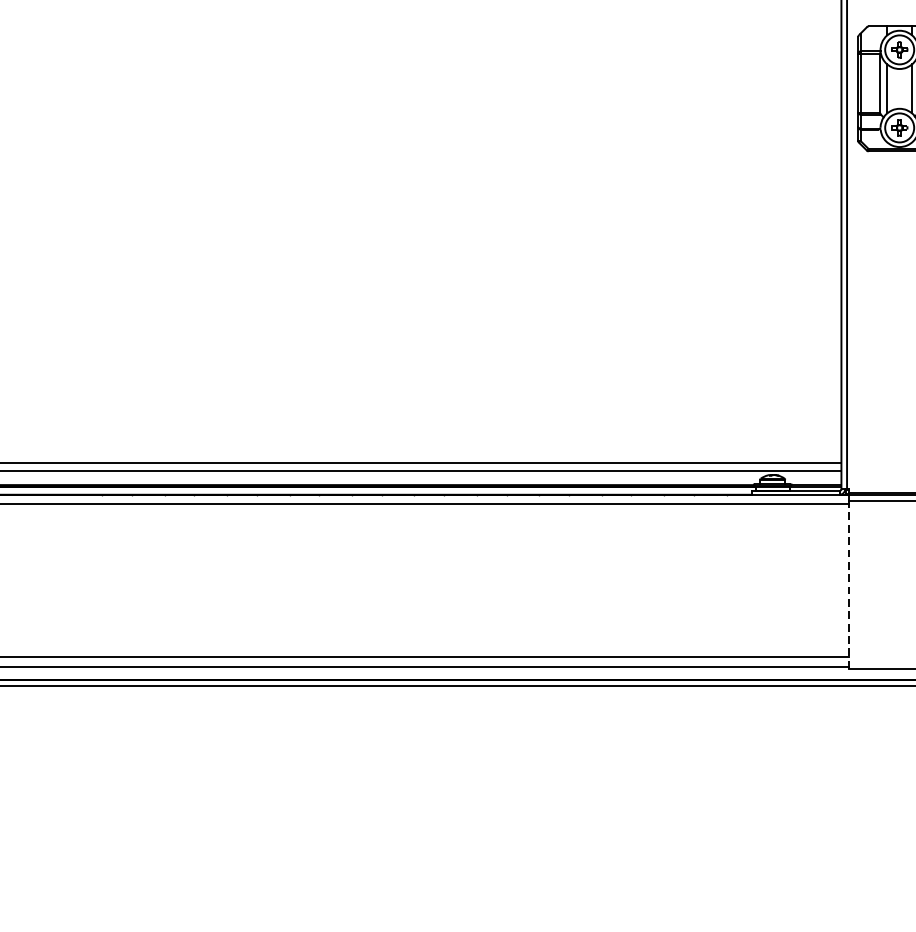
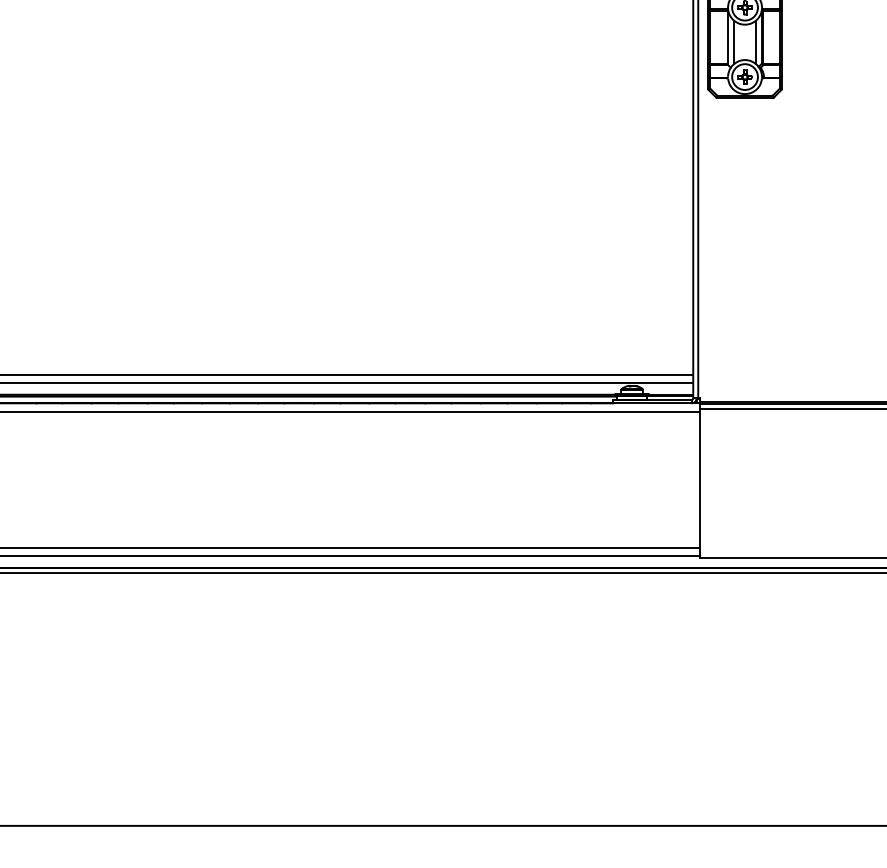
line: (848, 584) -> (699, 483), dashed -> solid

